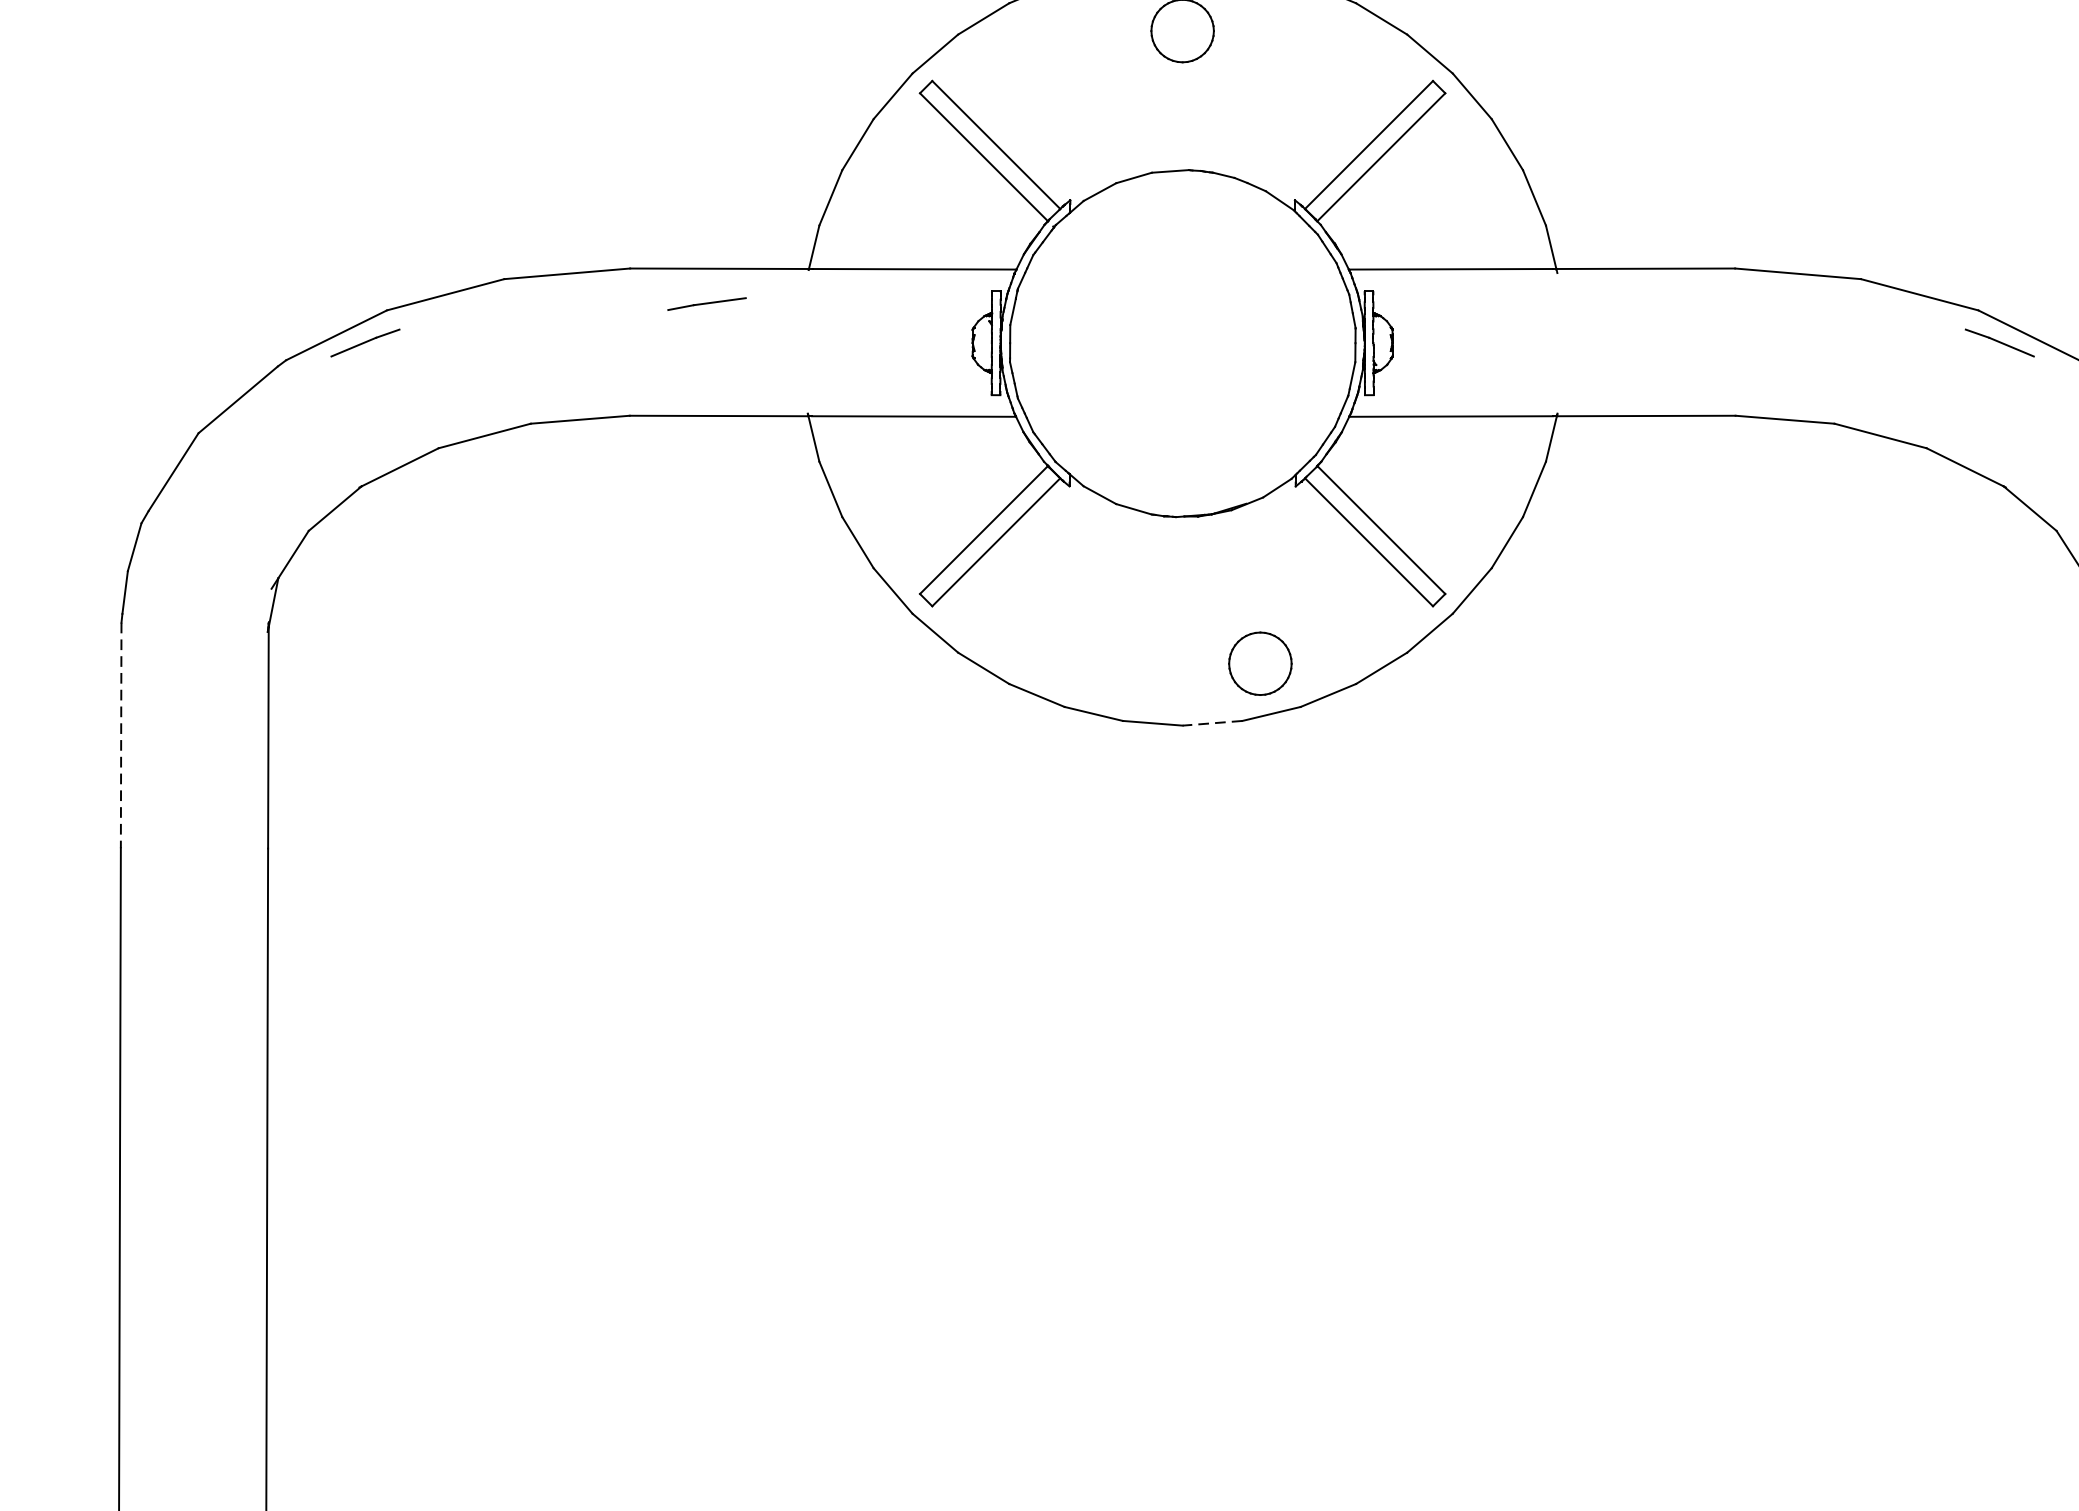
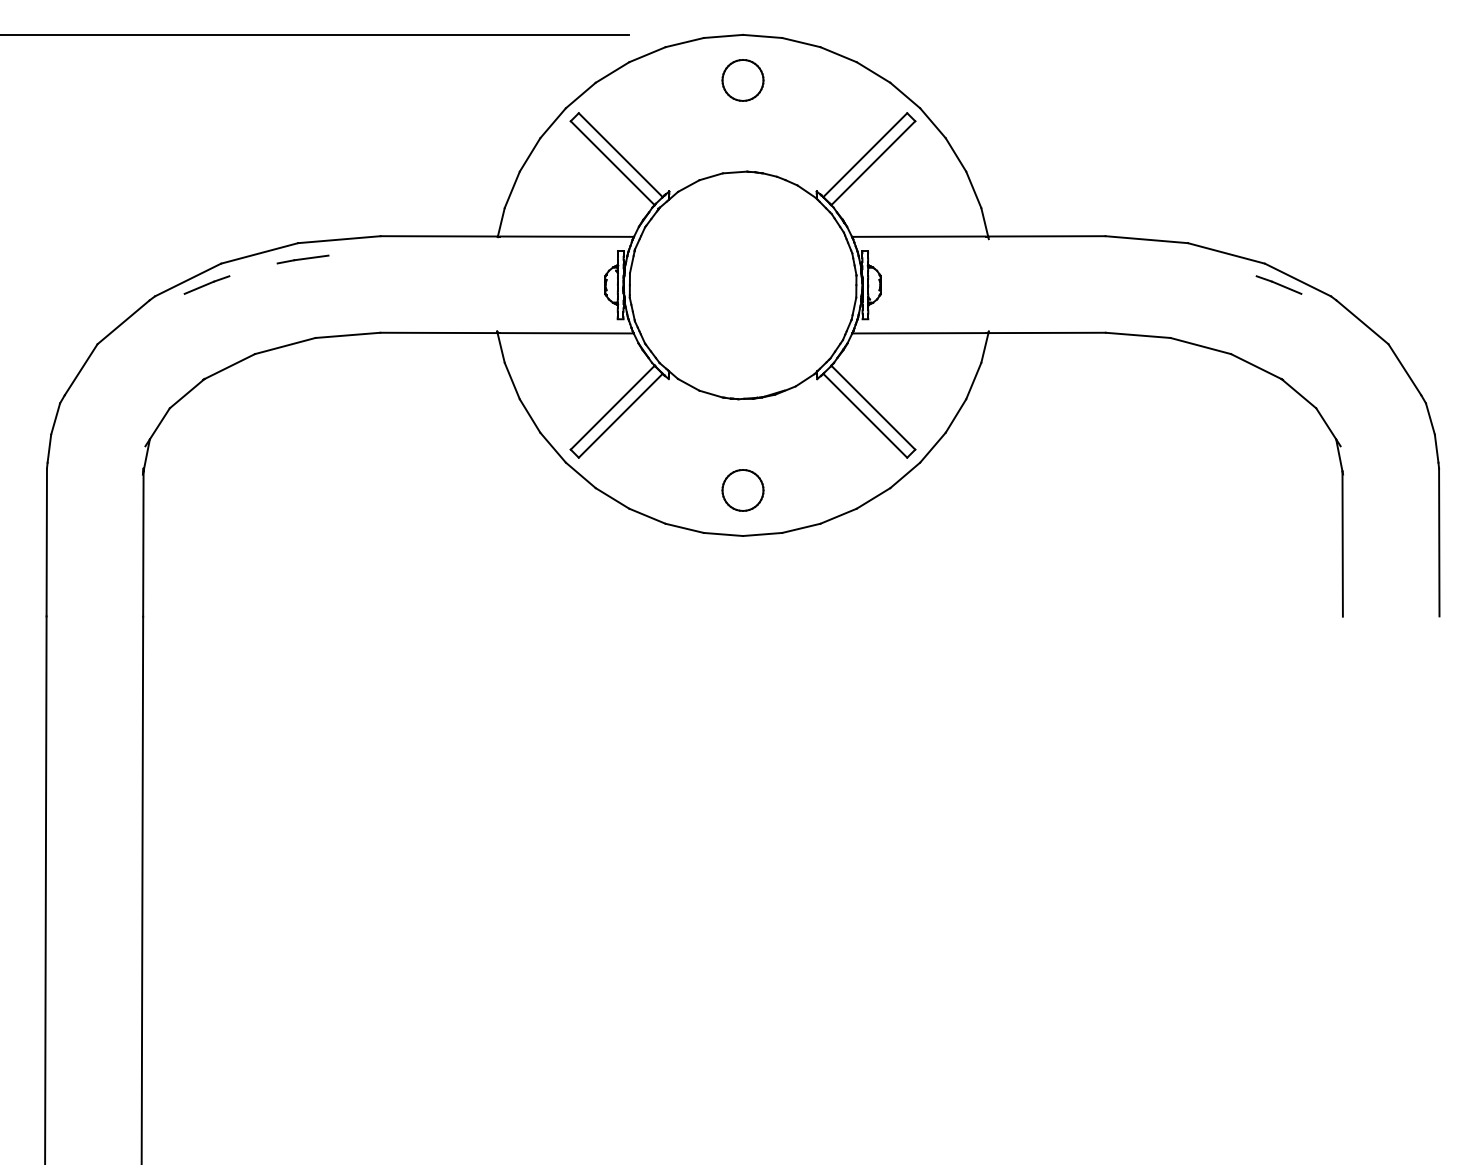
line: (706, 304) -> (302, 259), moved
part: (1259, 663) -> (742, 490), moved
line: (1212, 723) -> (762, 534), dashed -> solid
line: (120, 735) -> (46, 542), dashed -> solid

